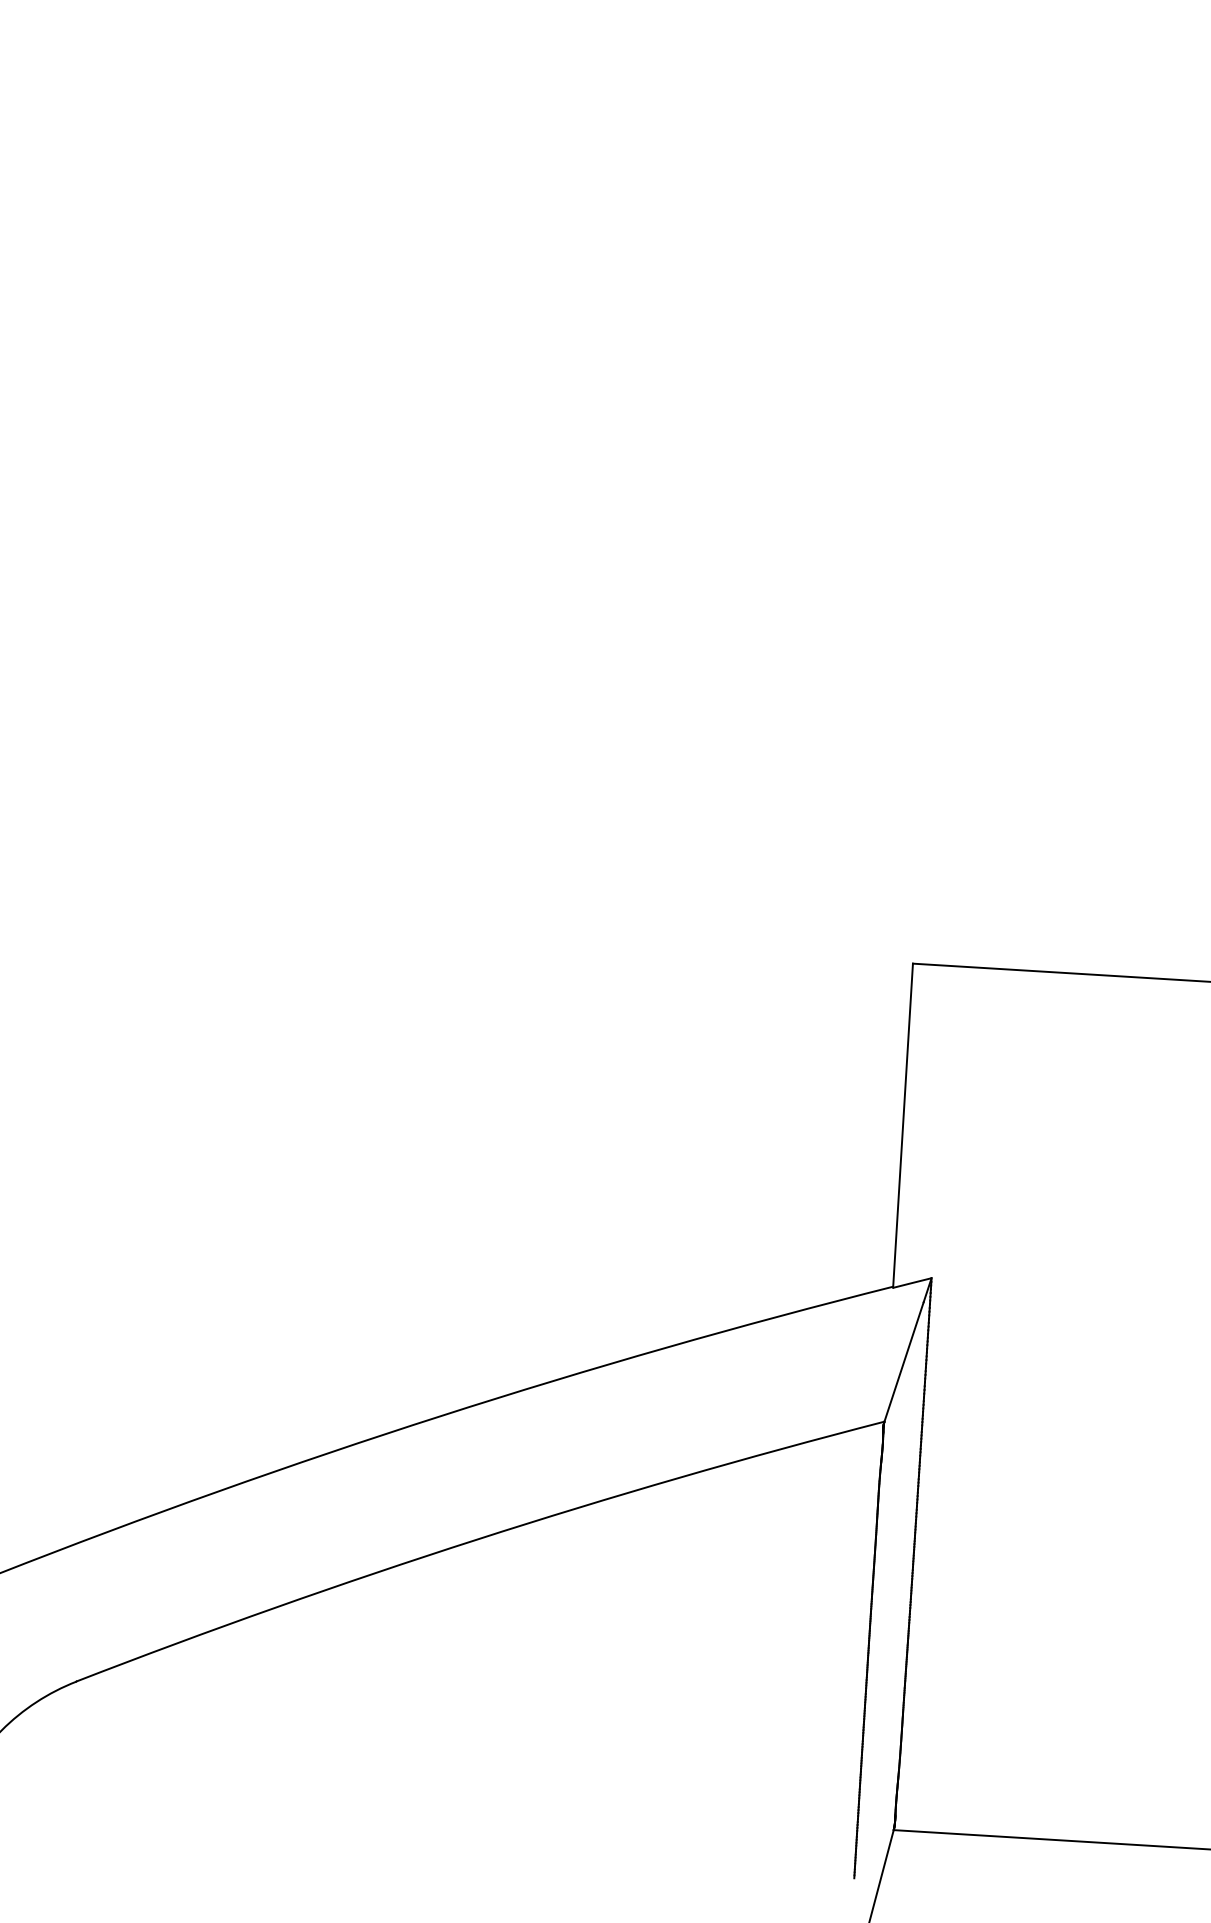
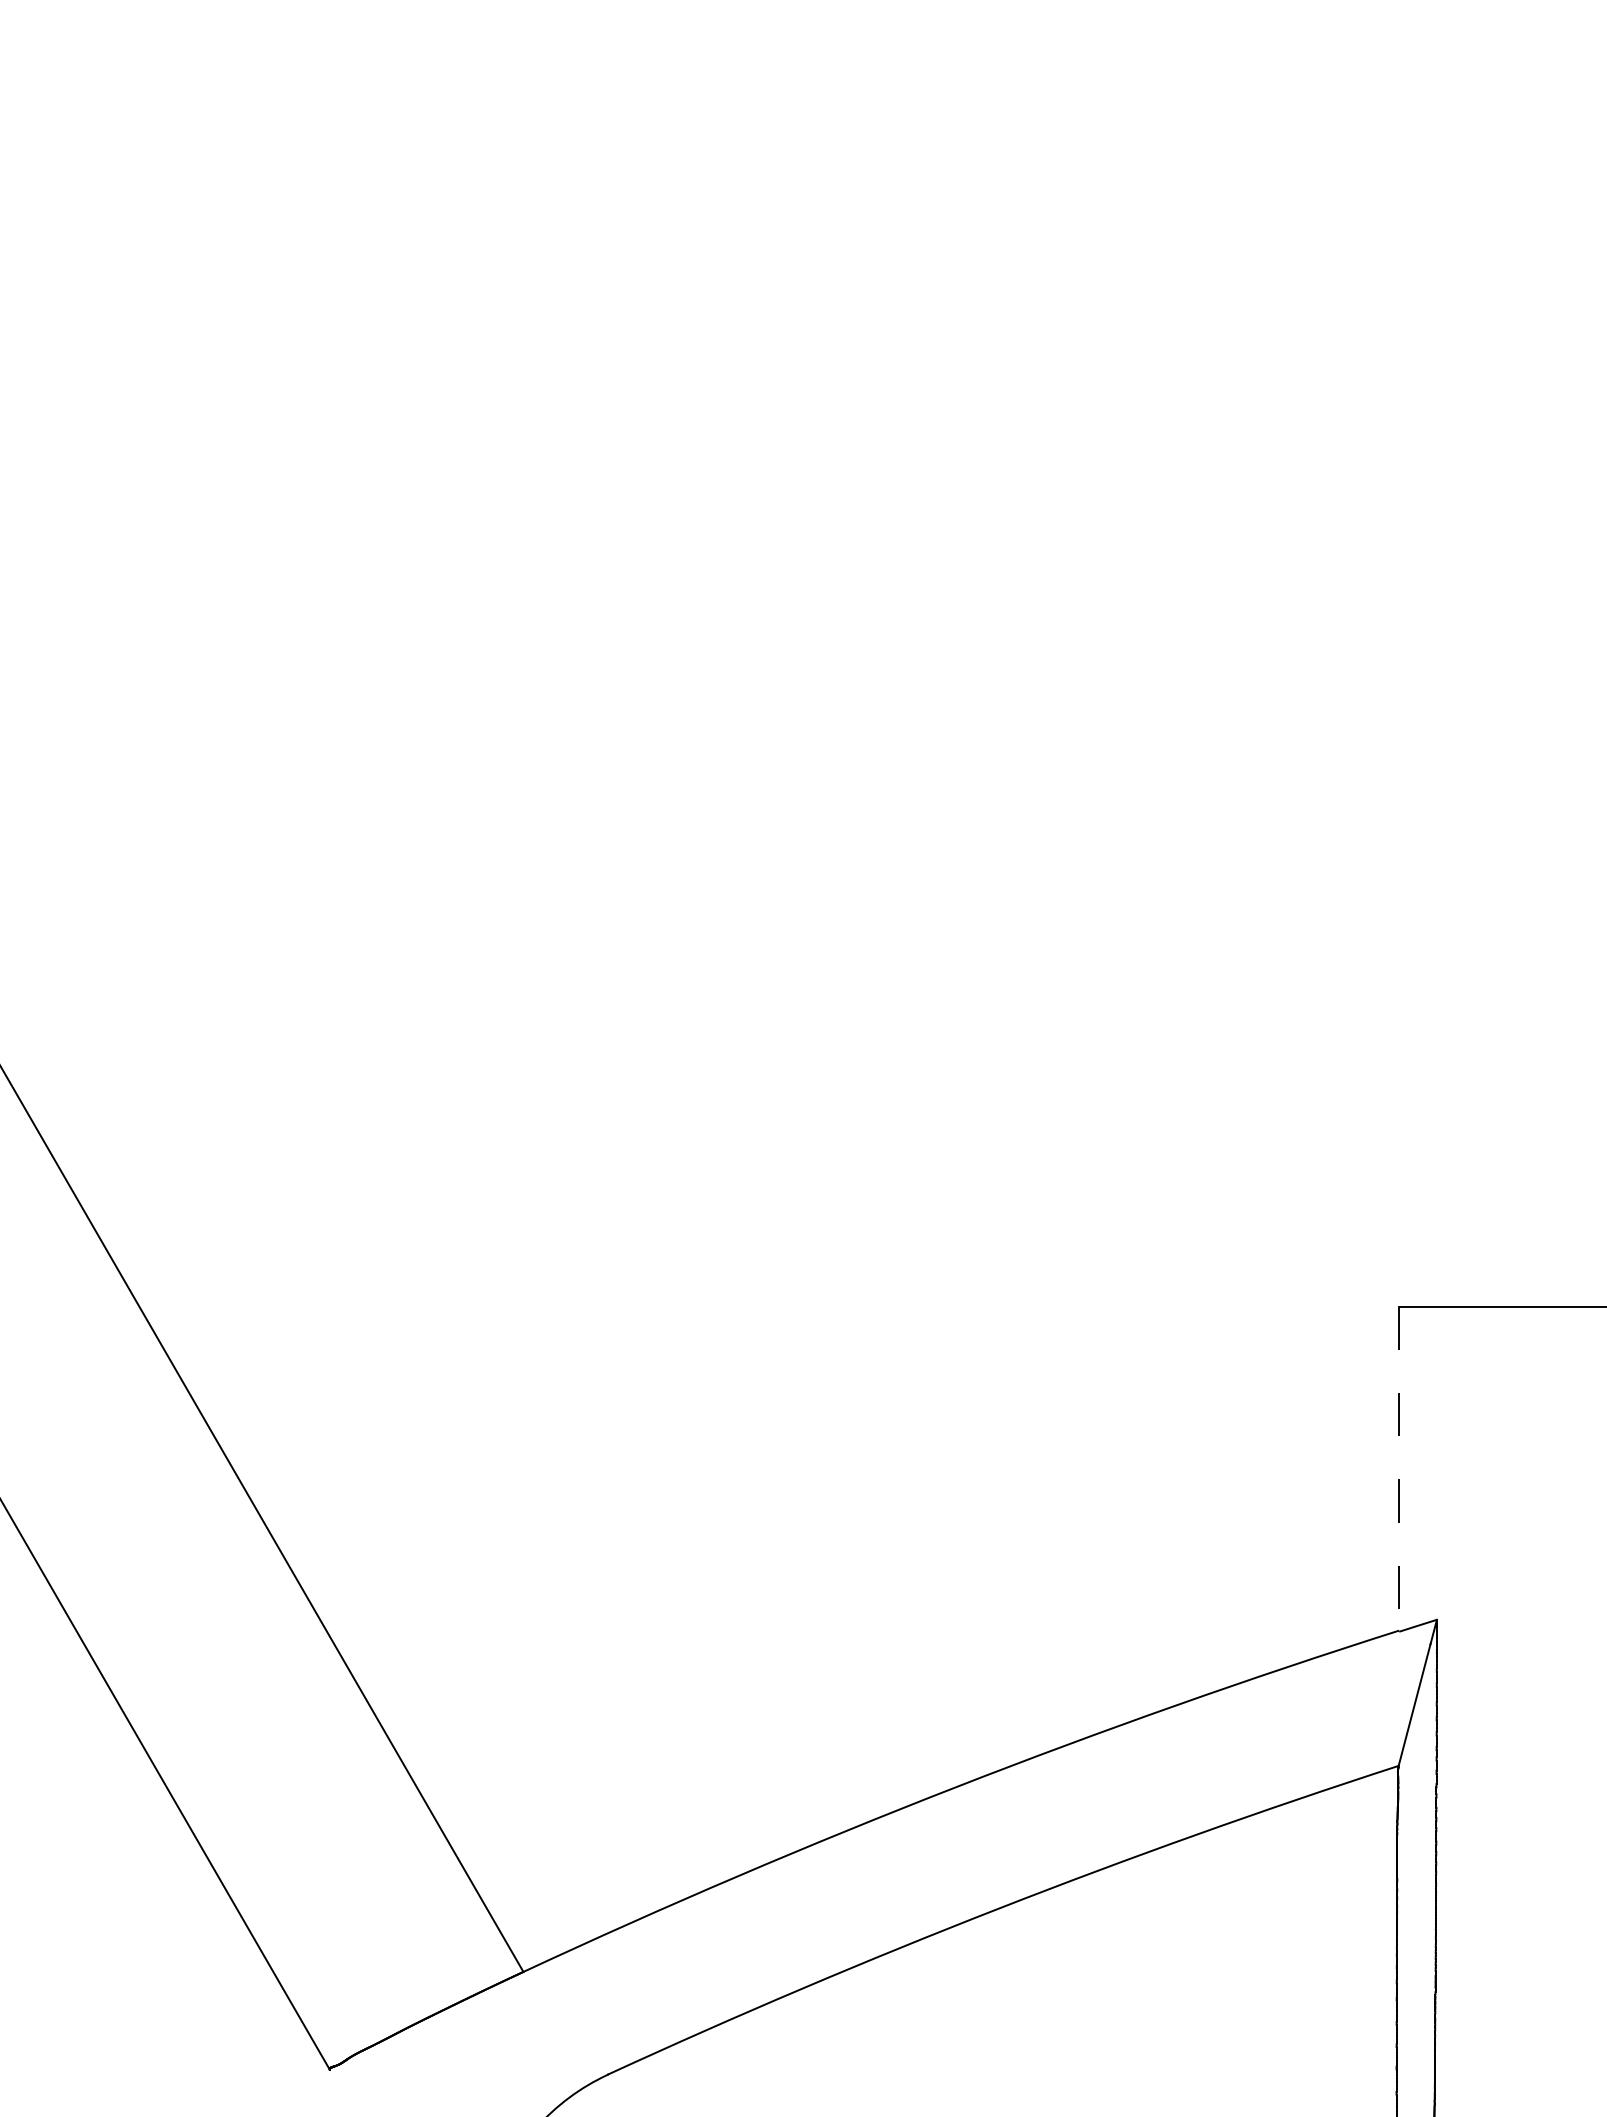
line: (903, 1125) -> (1399, 1469), solid -> dashed

